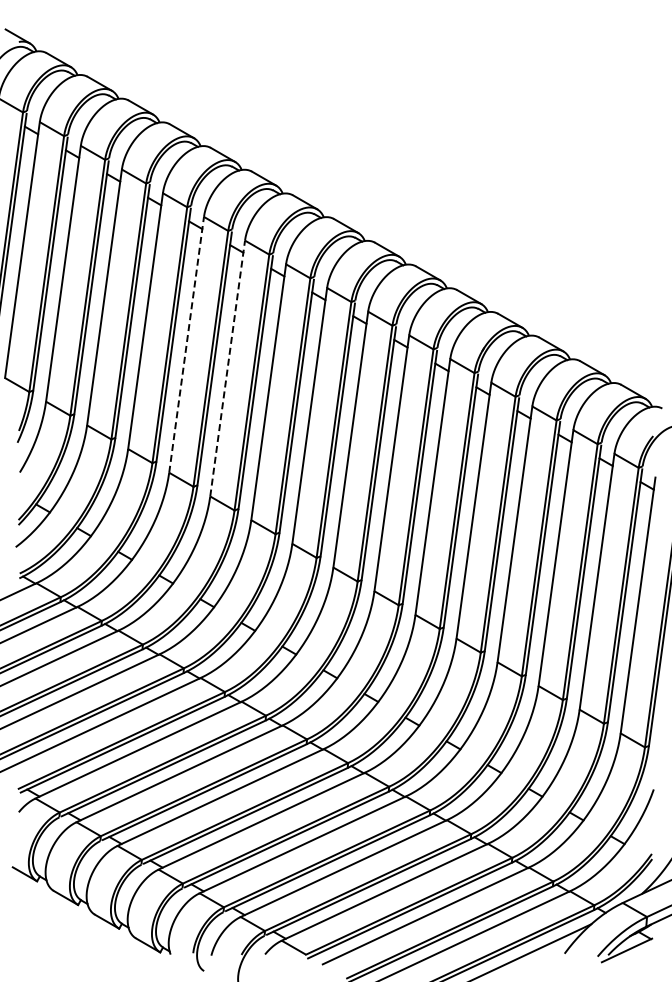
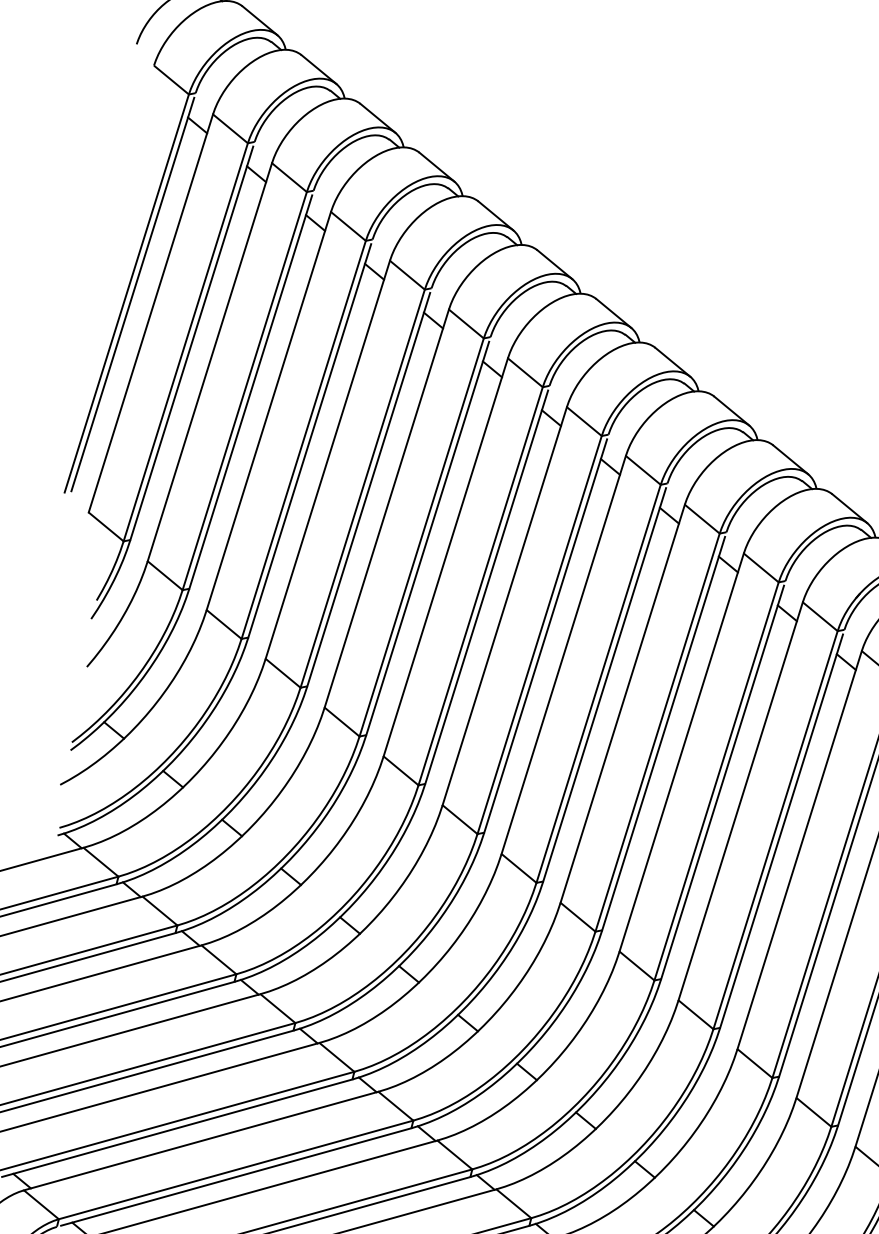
line: (186, 344) -> (386, 508), dashed -> solid
line: (227, 368) -> (445, 557), dashed -> solid

